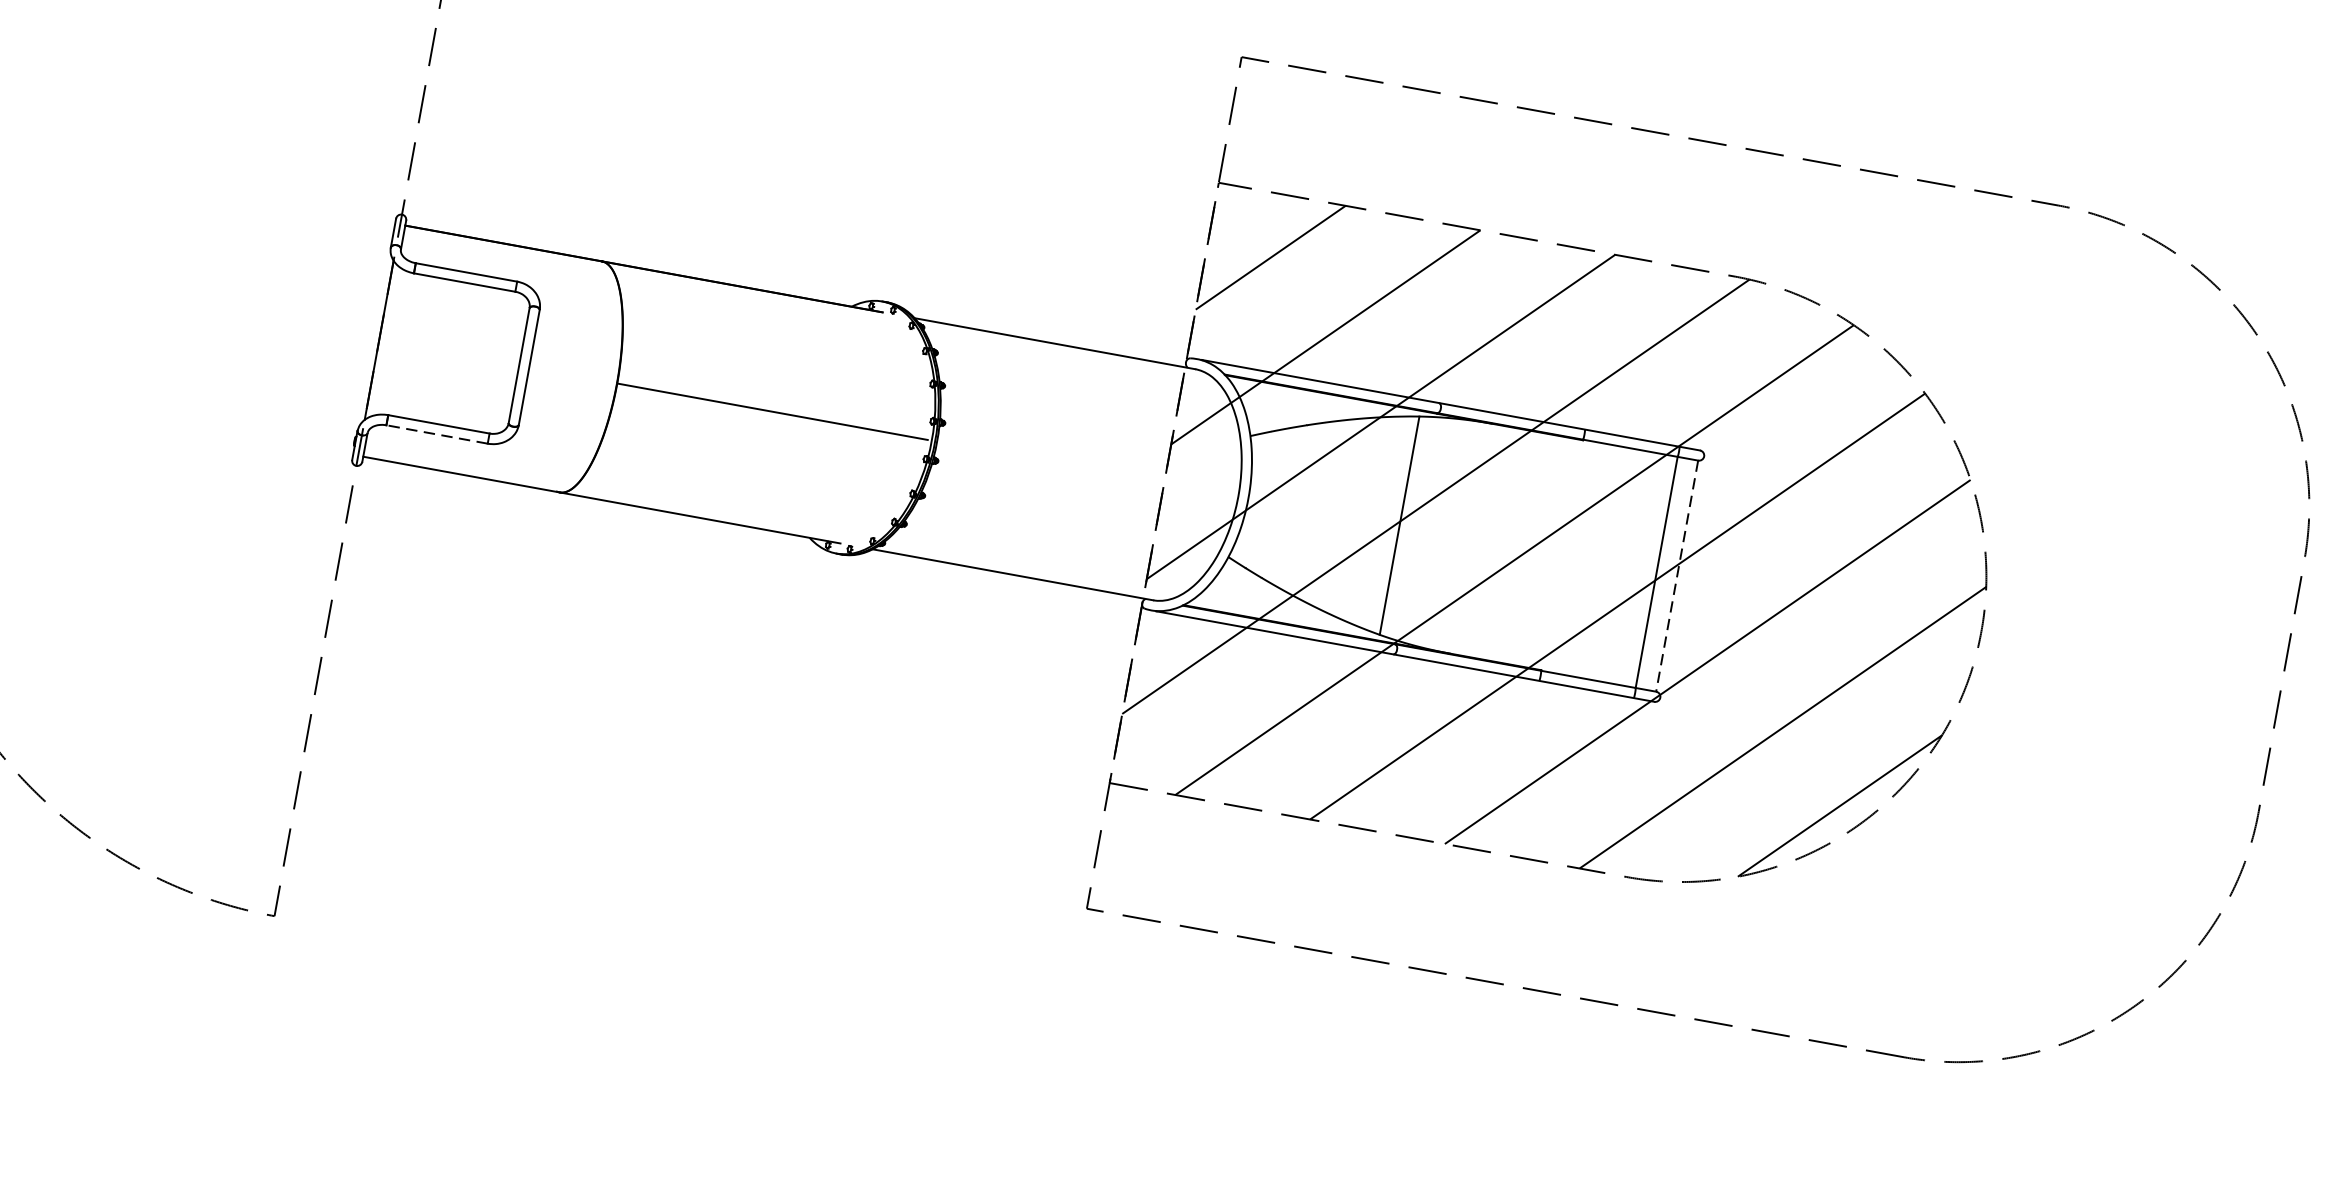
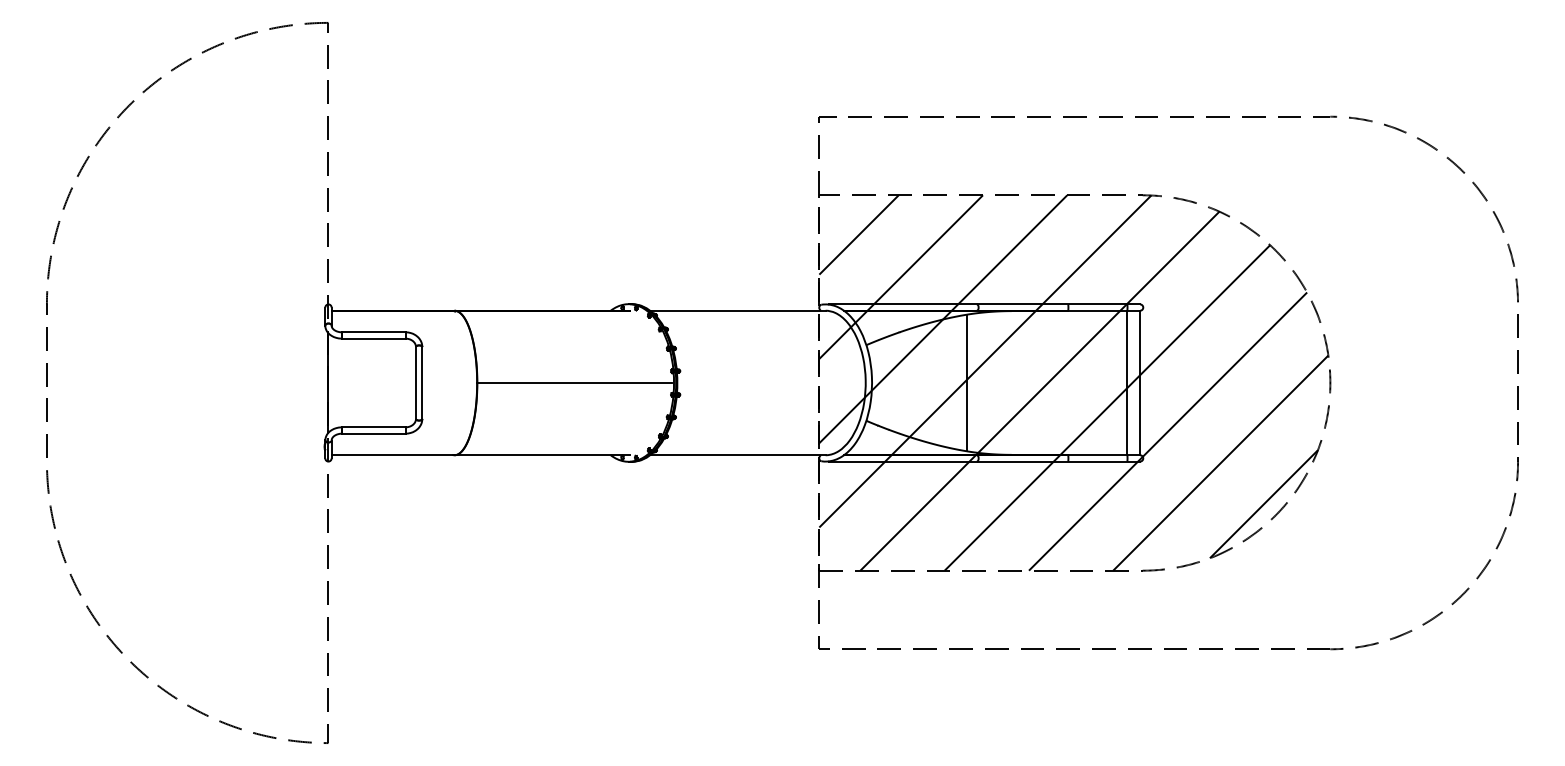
line: (436, 434) -> (373, 433), dashed -> solid
line: (1677, 577) -> (1140, 383), dashed -> solid

